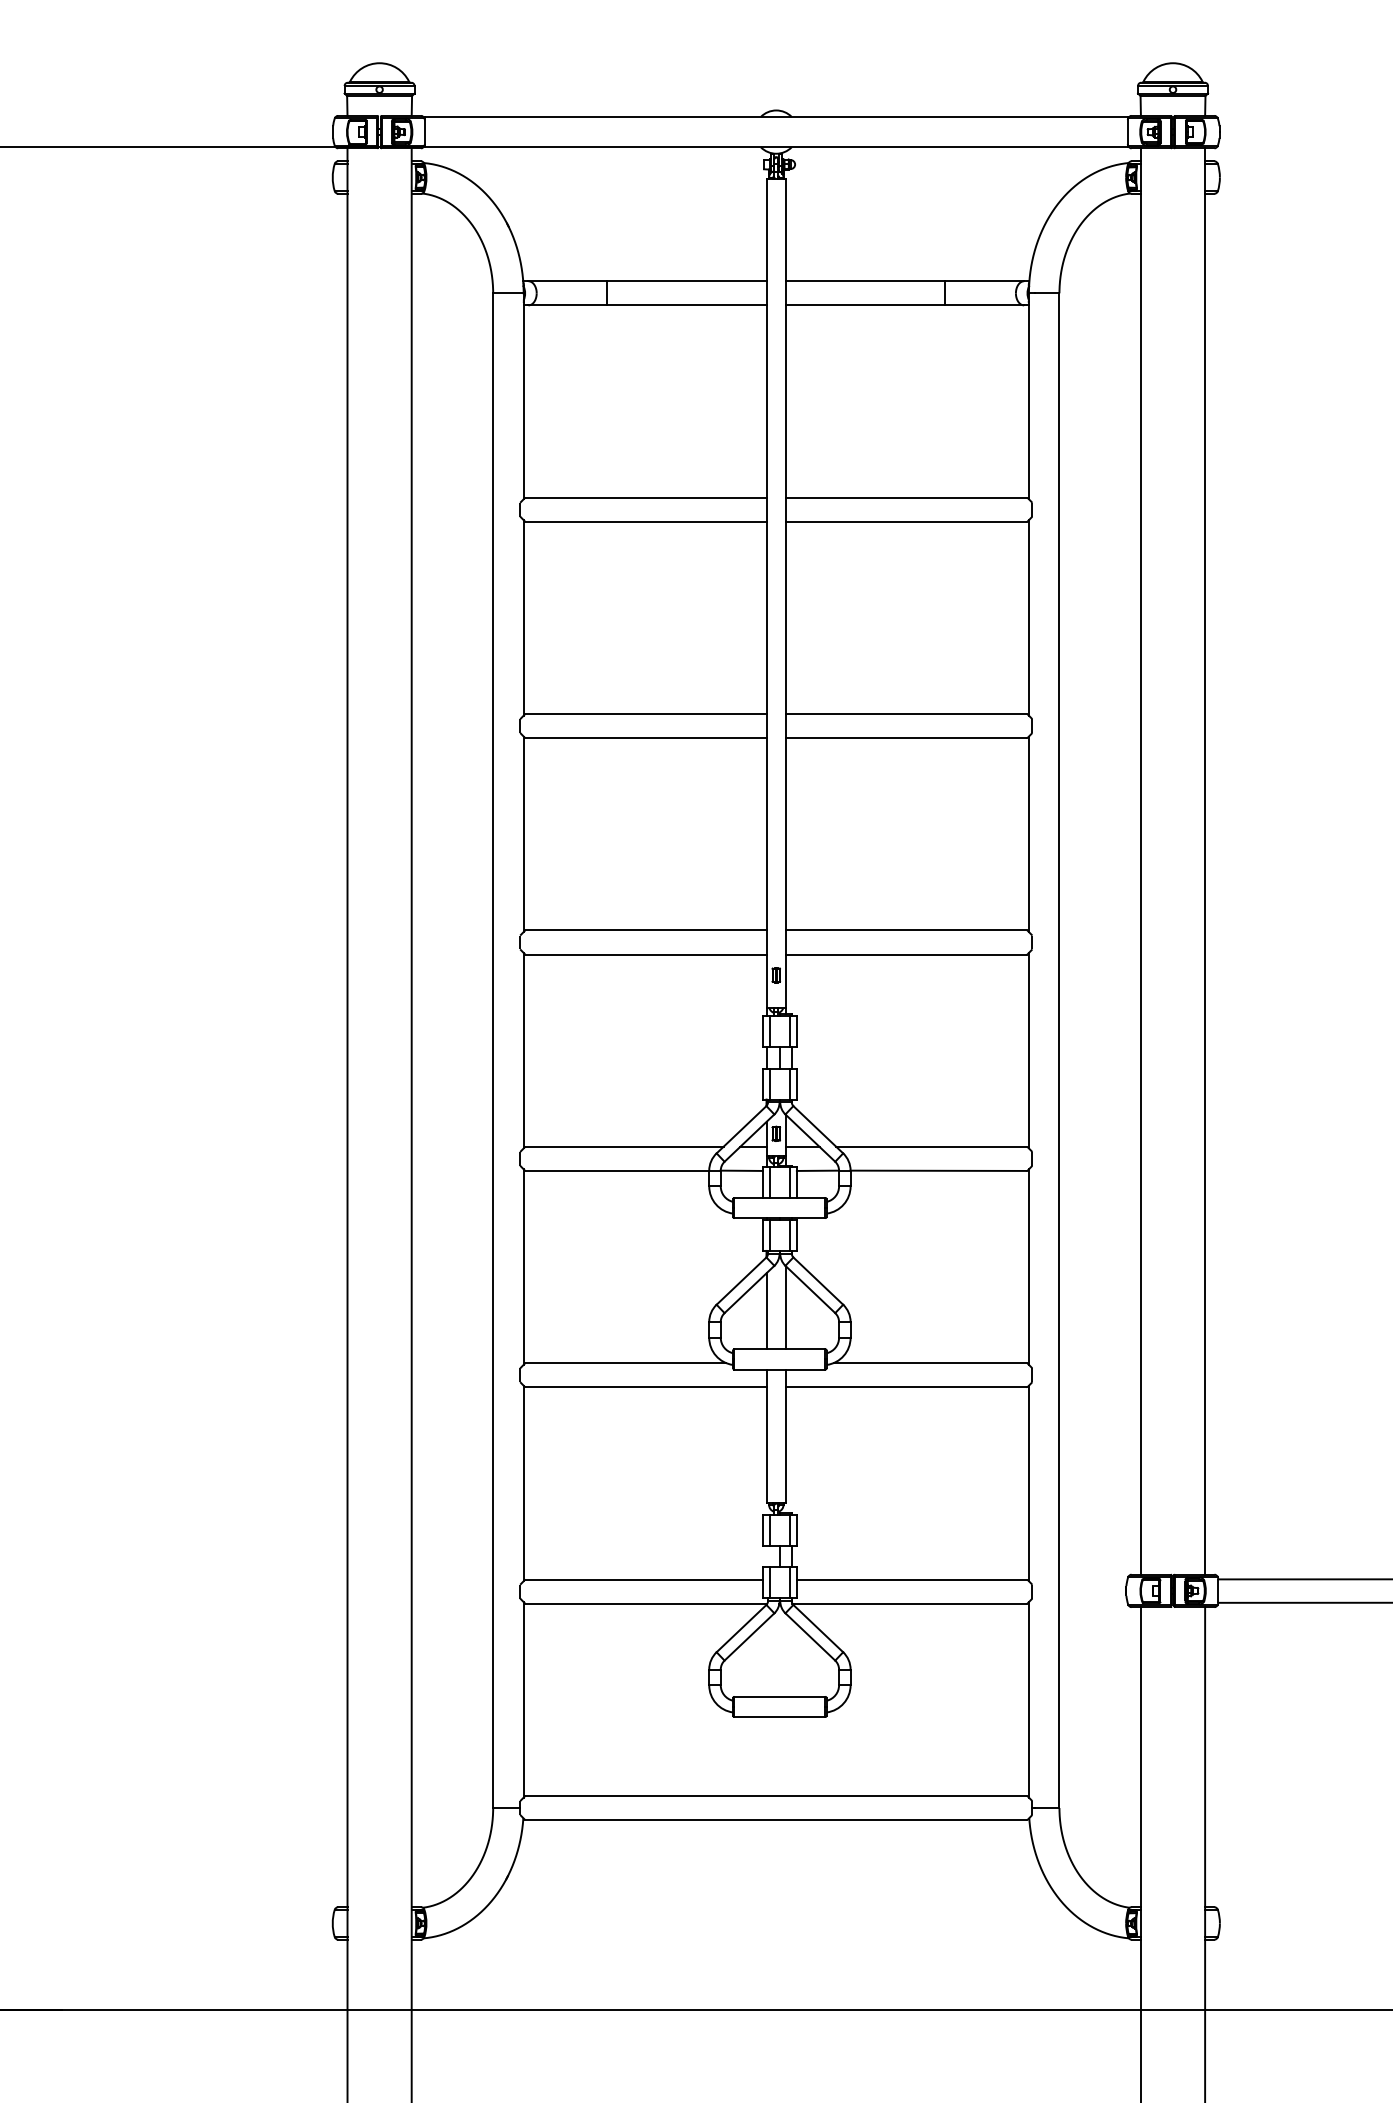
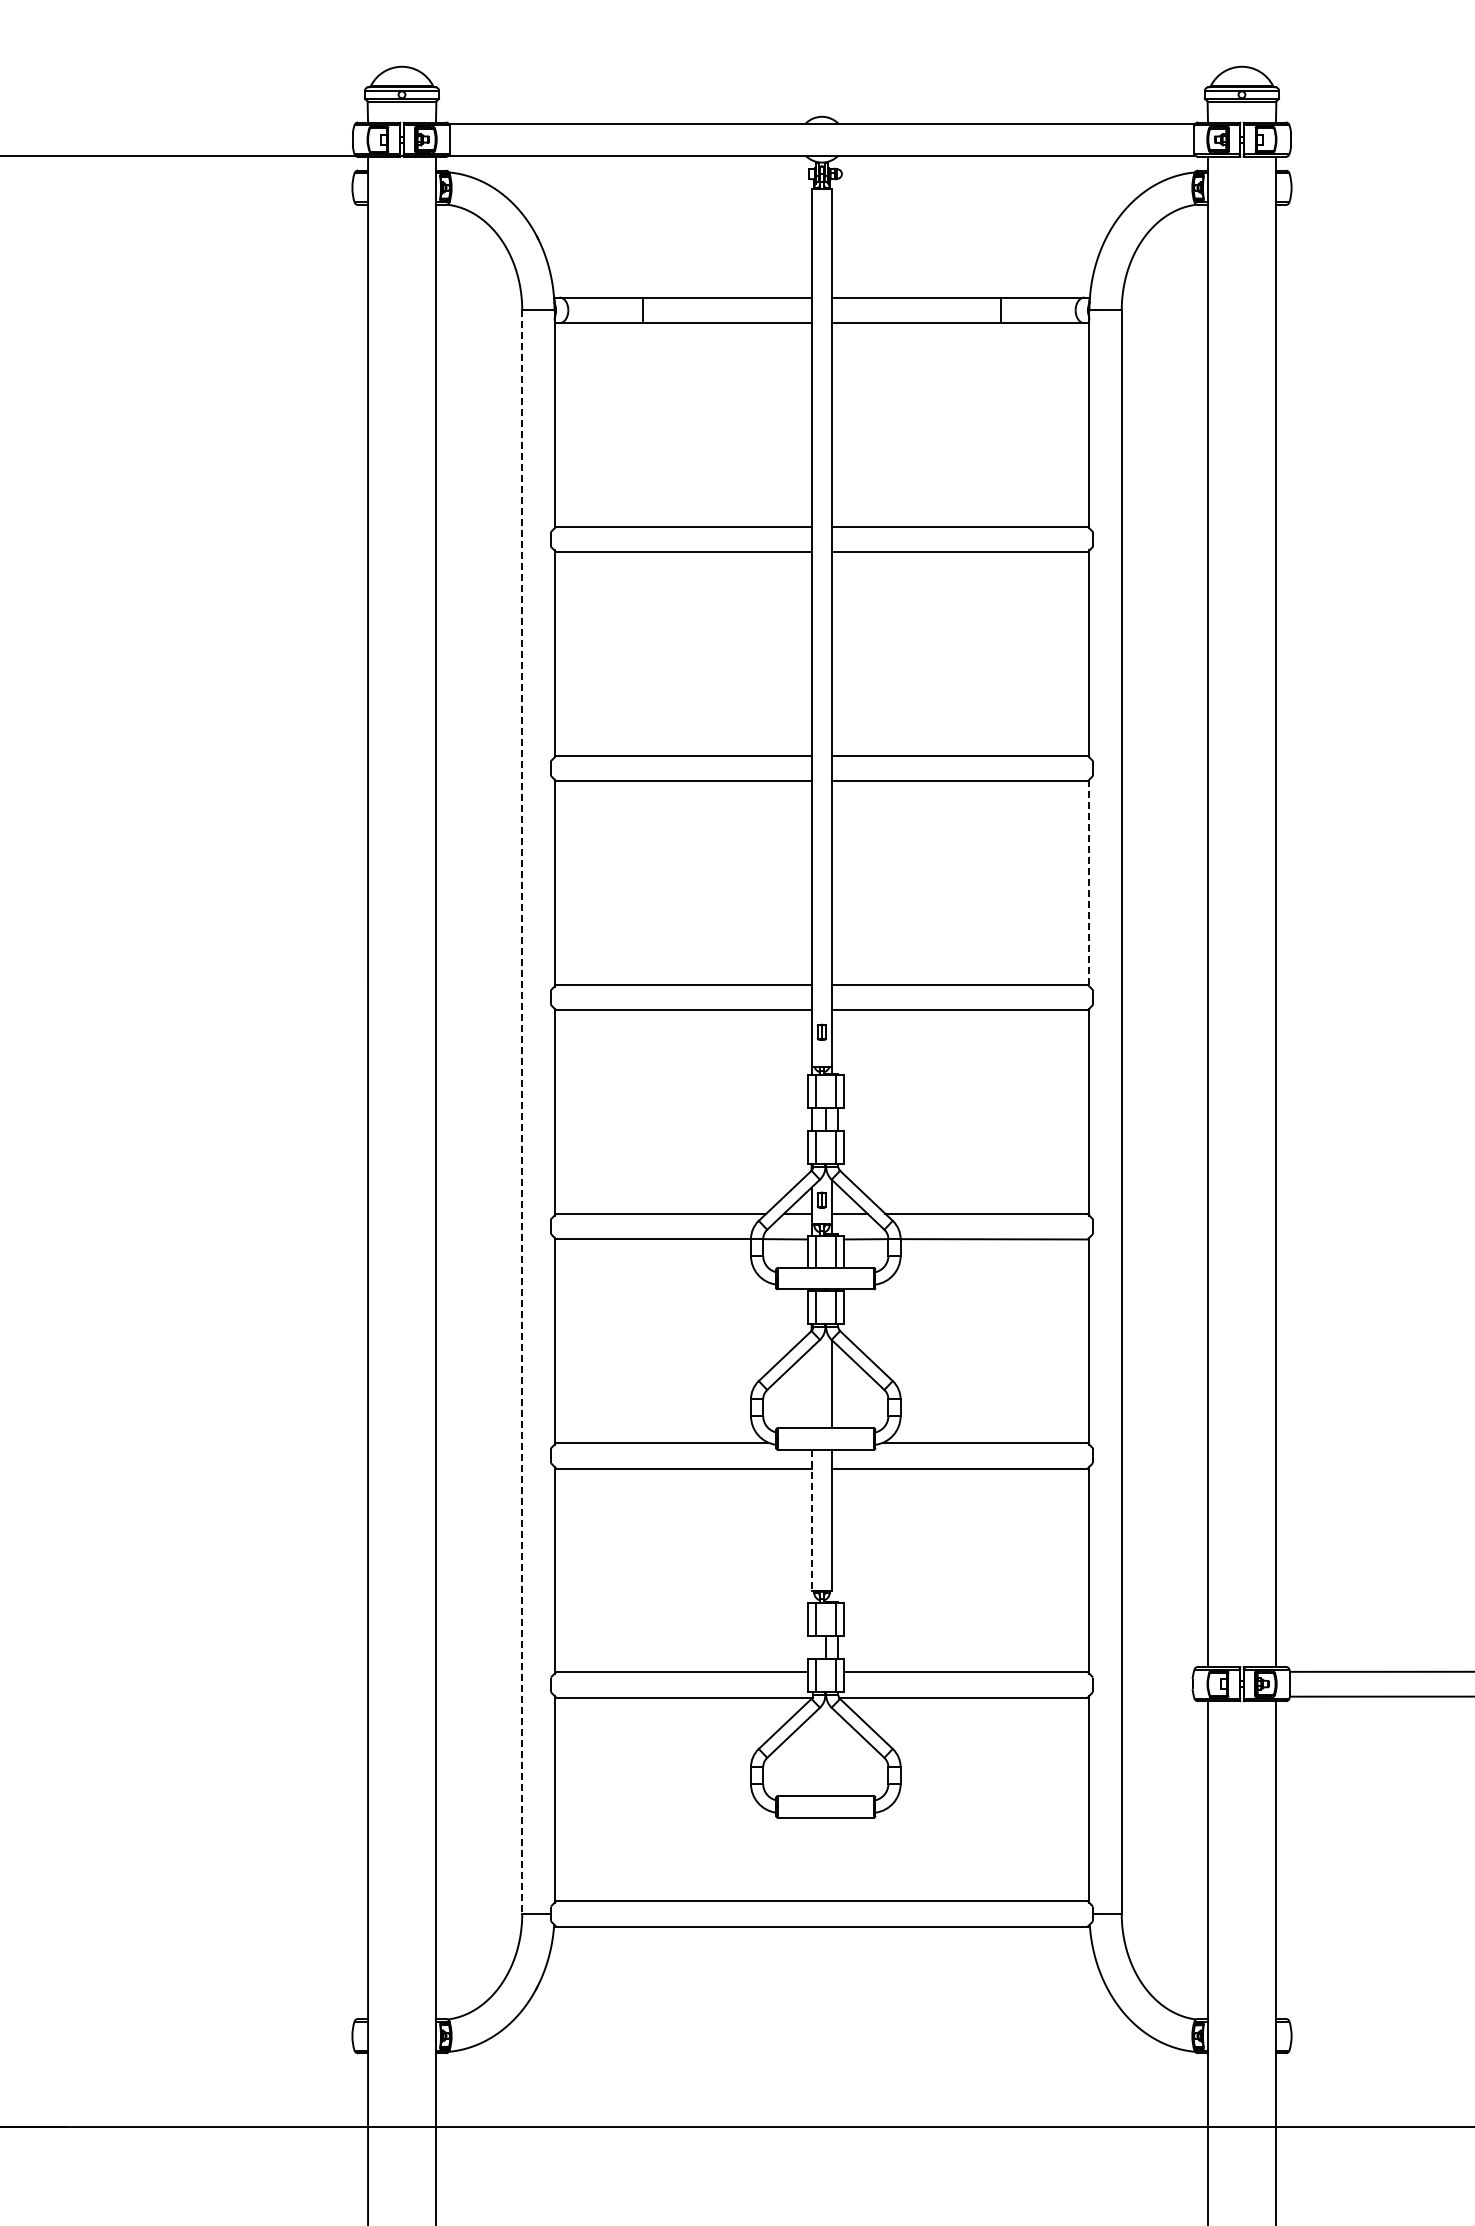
line: (1028, 834) -> (1089, 883), solid -> dashed
line: (493, 1051) -> (522, 1112), solid -> dashed
line: (766, 1310) -> (811, 1387), removed
line: (766, 1436) -> (811, 1520), solid -> dashed

